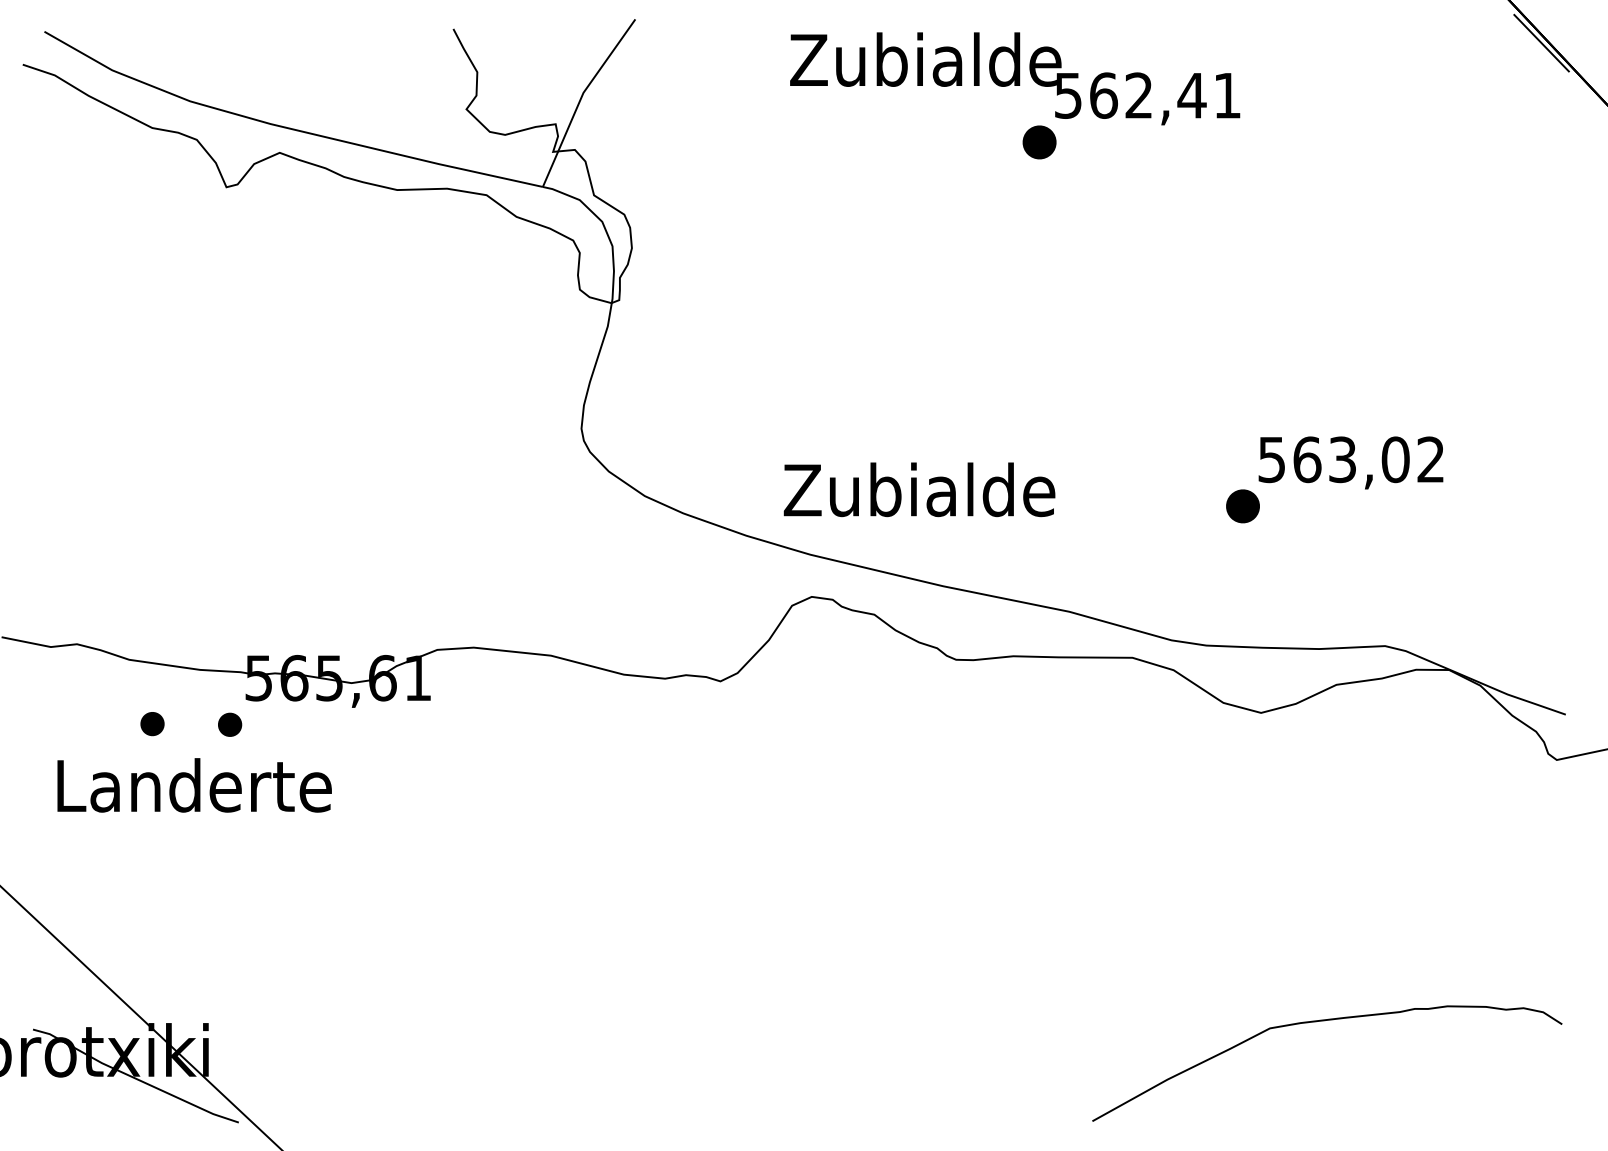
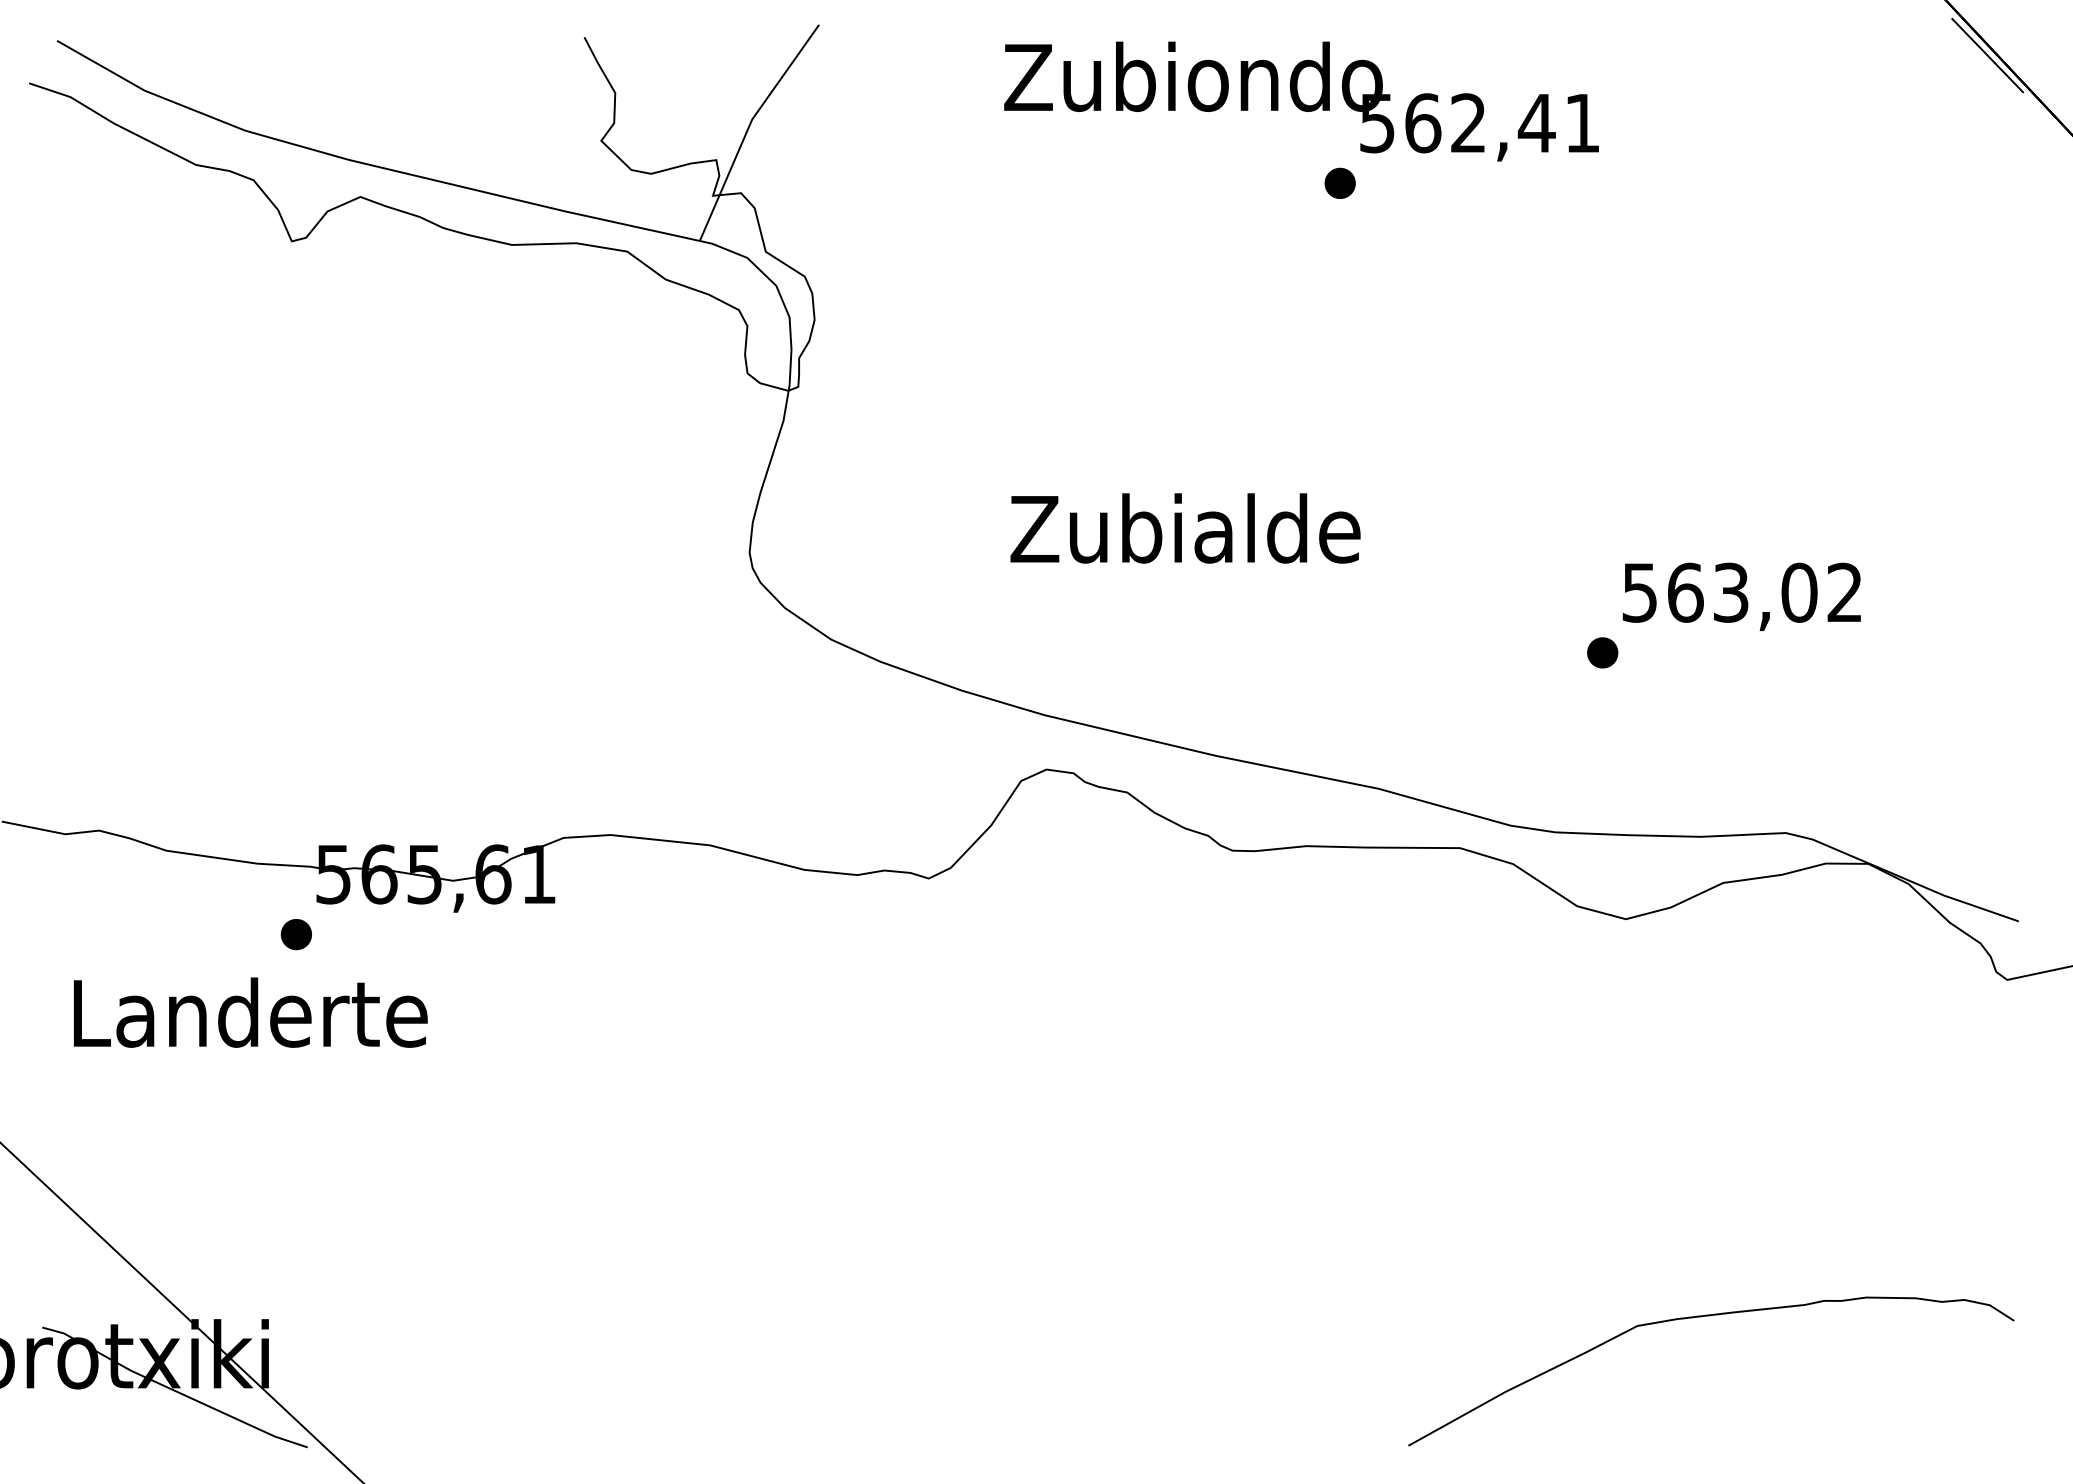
text: (925, 59) -> (1193, 76), Zubialde -> Zubiondo
part: (1038, 141) -> (1339, 182), size x0.71
text: (919, 489) -> (1185, 528), moved
part: (1242, 506) -> (1602, 652), size x0.71
part: (151, 724) -> (195, 933), removed

